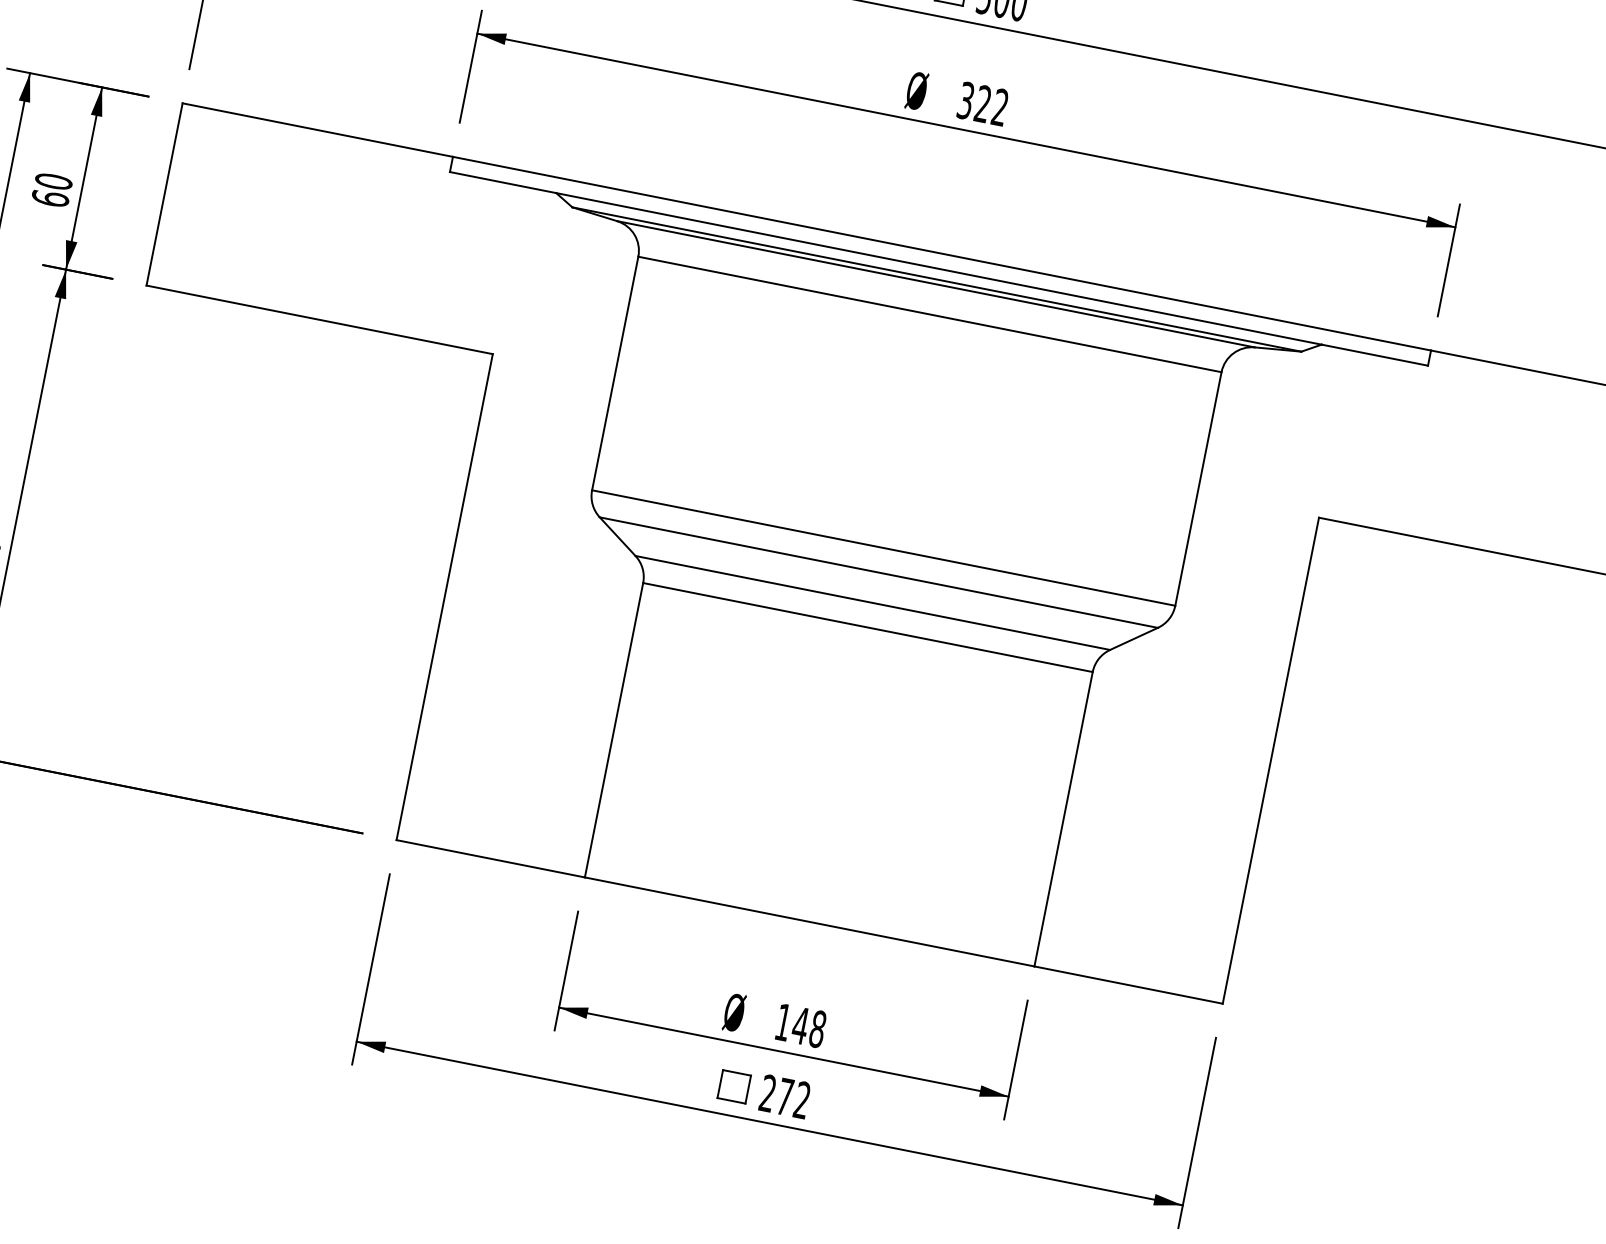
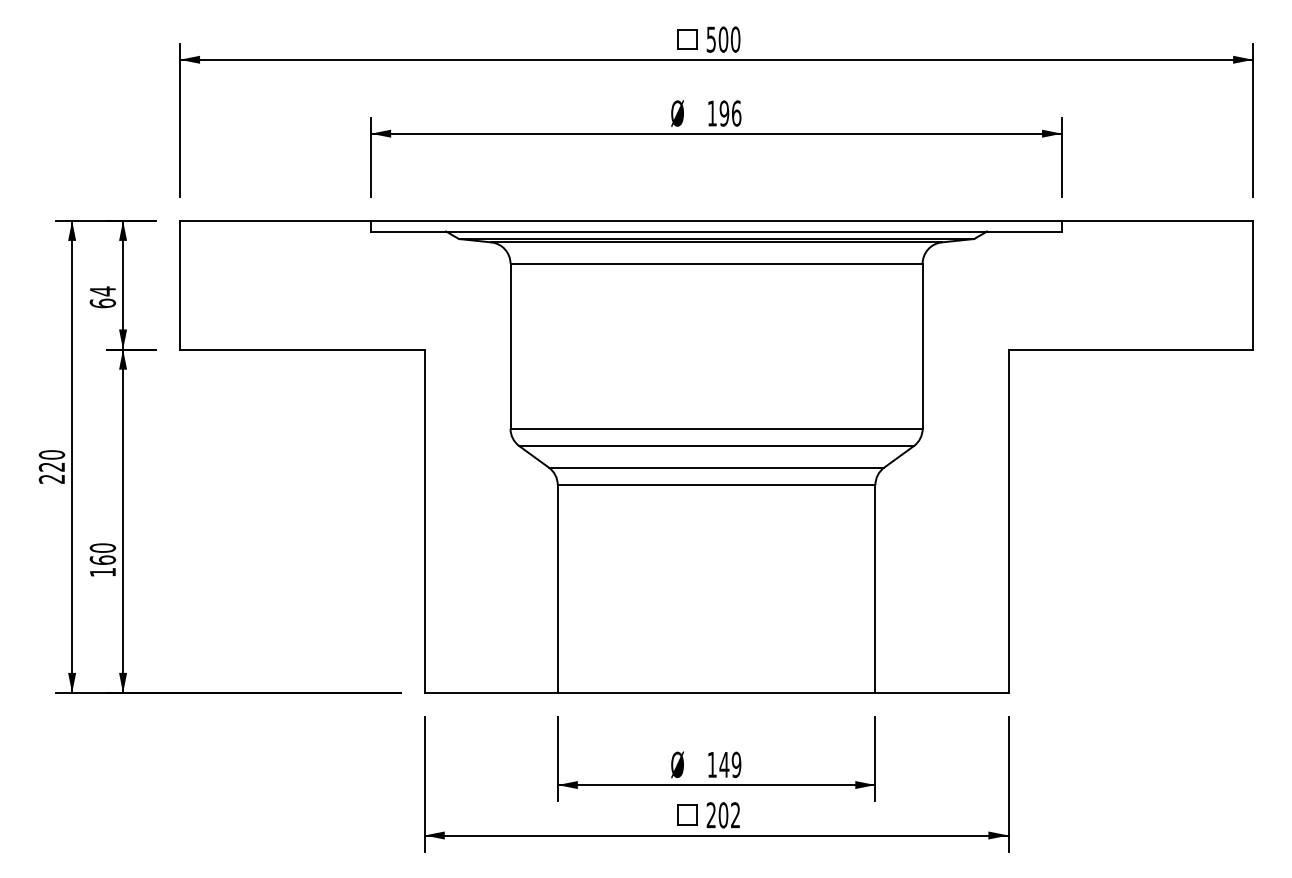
text: (983, 104) -> (724, 113), 322 -> 196
text: (53, 181) -> (102, 291), 60 -> 64
text: (817, 1028) -> (736, 764), 148 -> 149
text: (785, 1097) -> (723, 815), 272 -> 202

